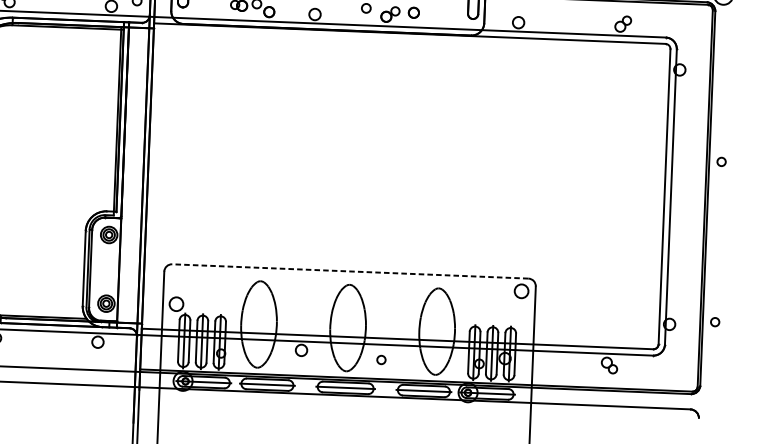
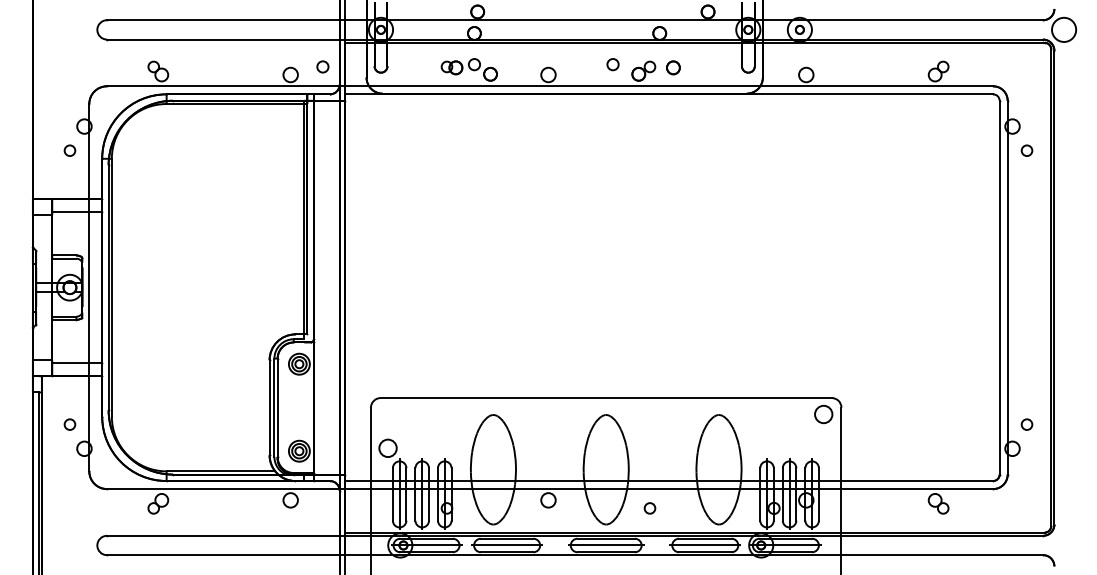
circle: (721, 161) -> (1026, 150), moved
line: (350, 271) -> (606, 398), dashed -> solid
circle: (714, 322) -> (1026, 424), moved

